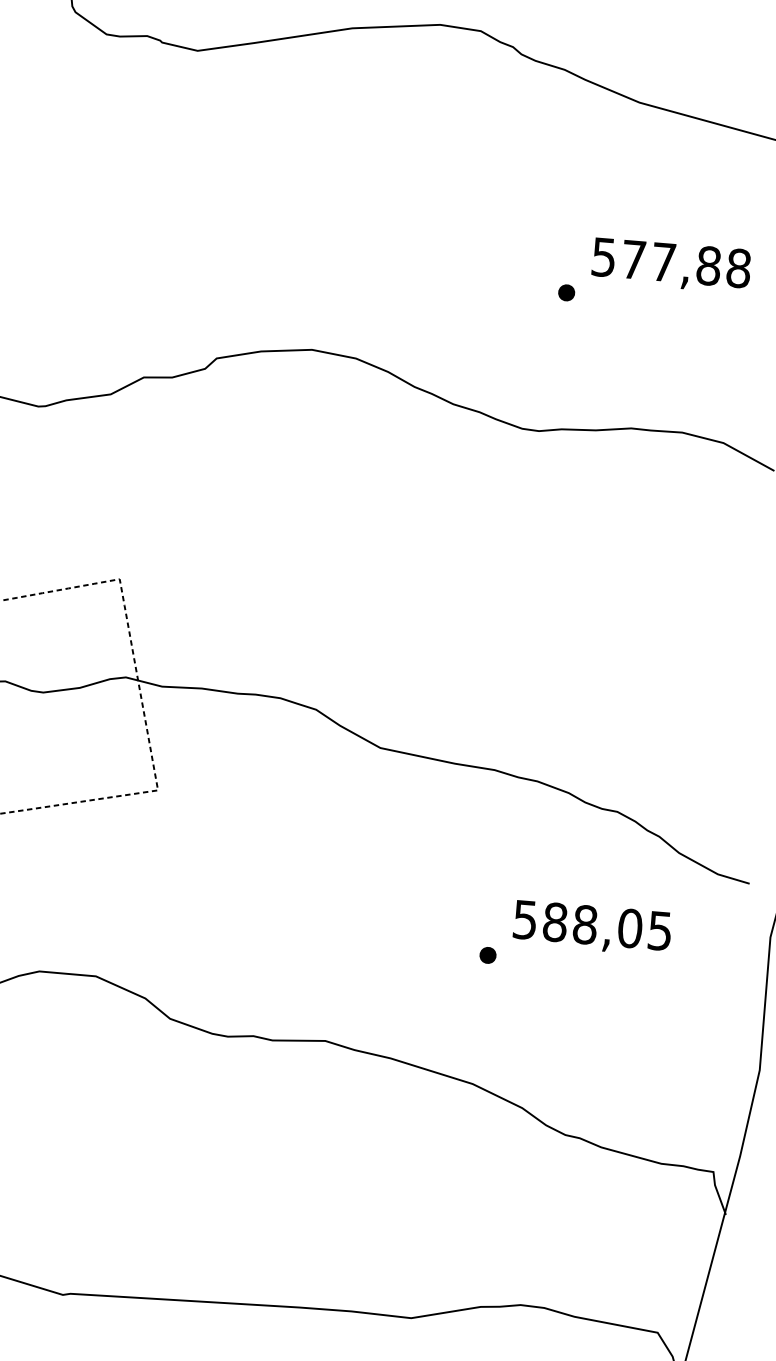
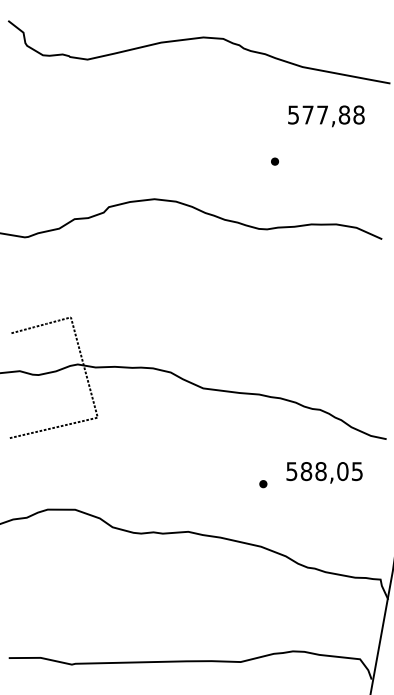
text: (671, 265) -> (326, 116), moved
text: (592, 927) -> (324, 472), moved

